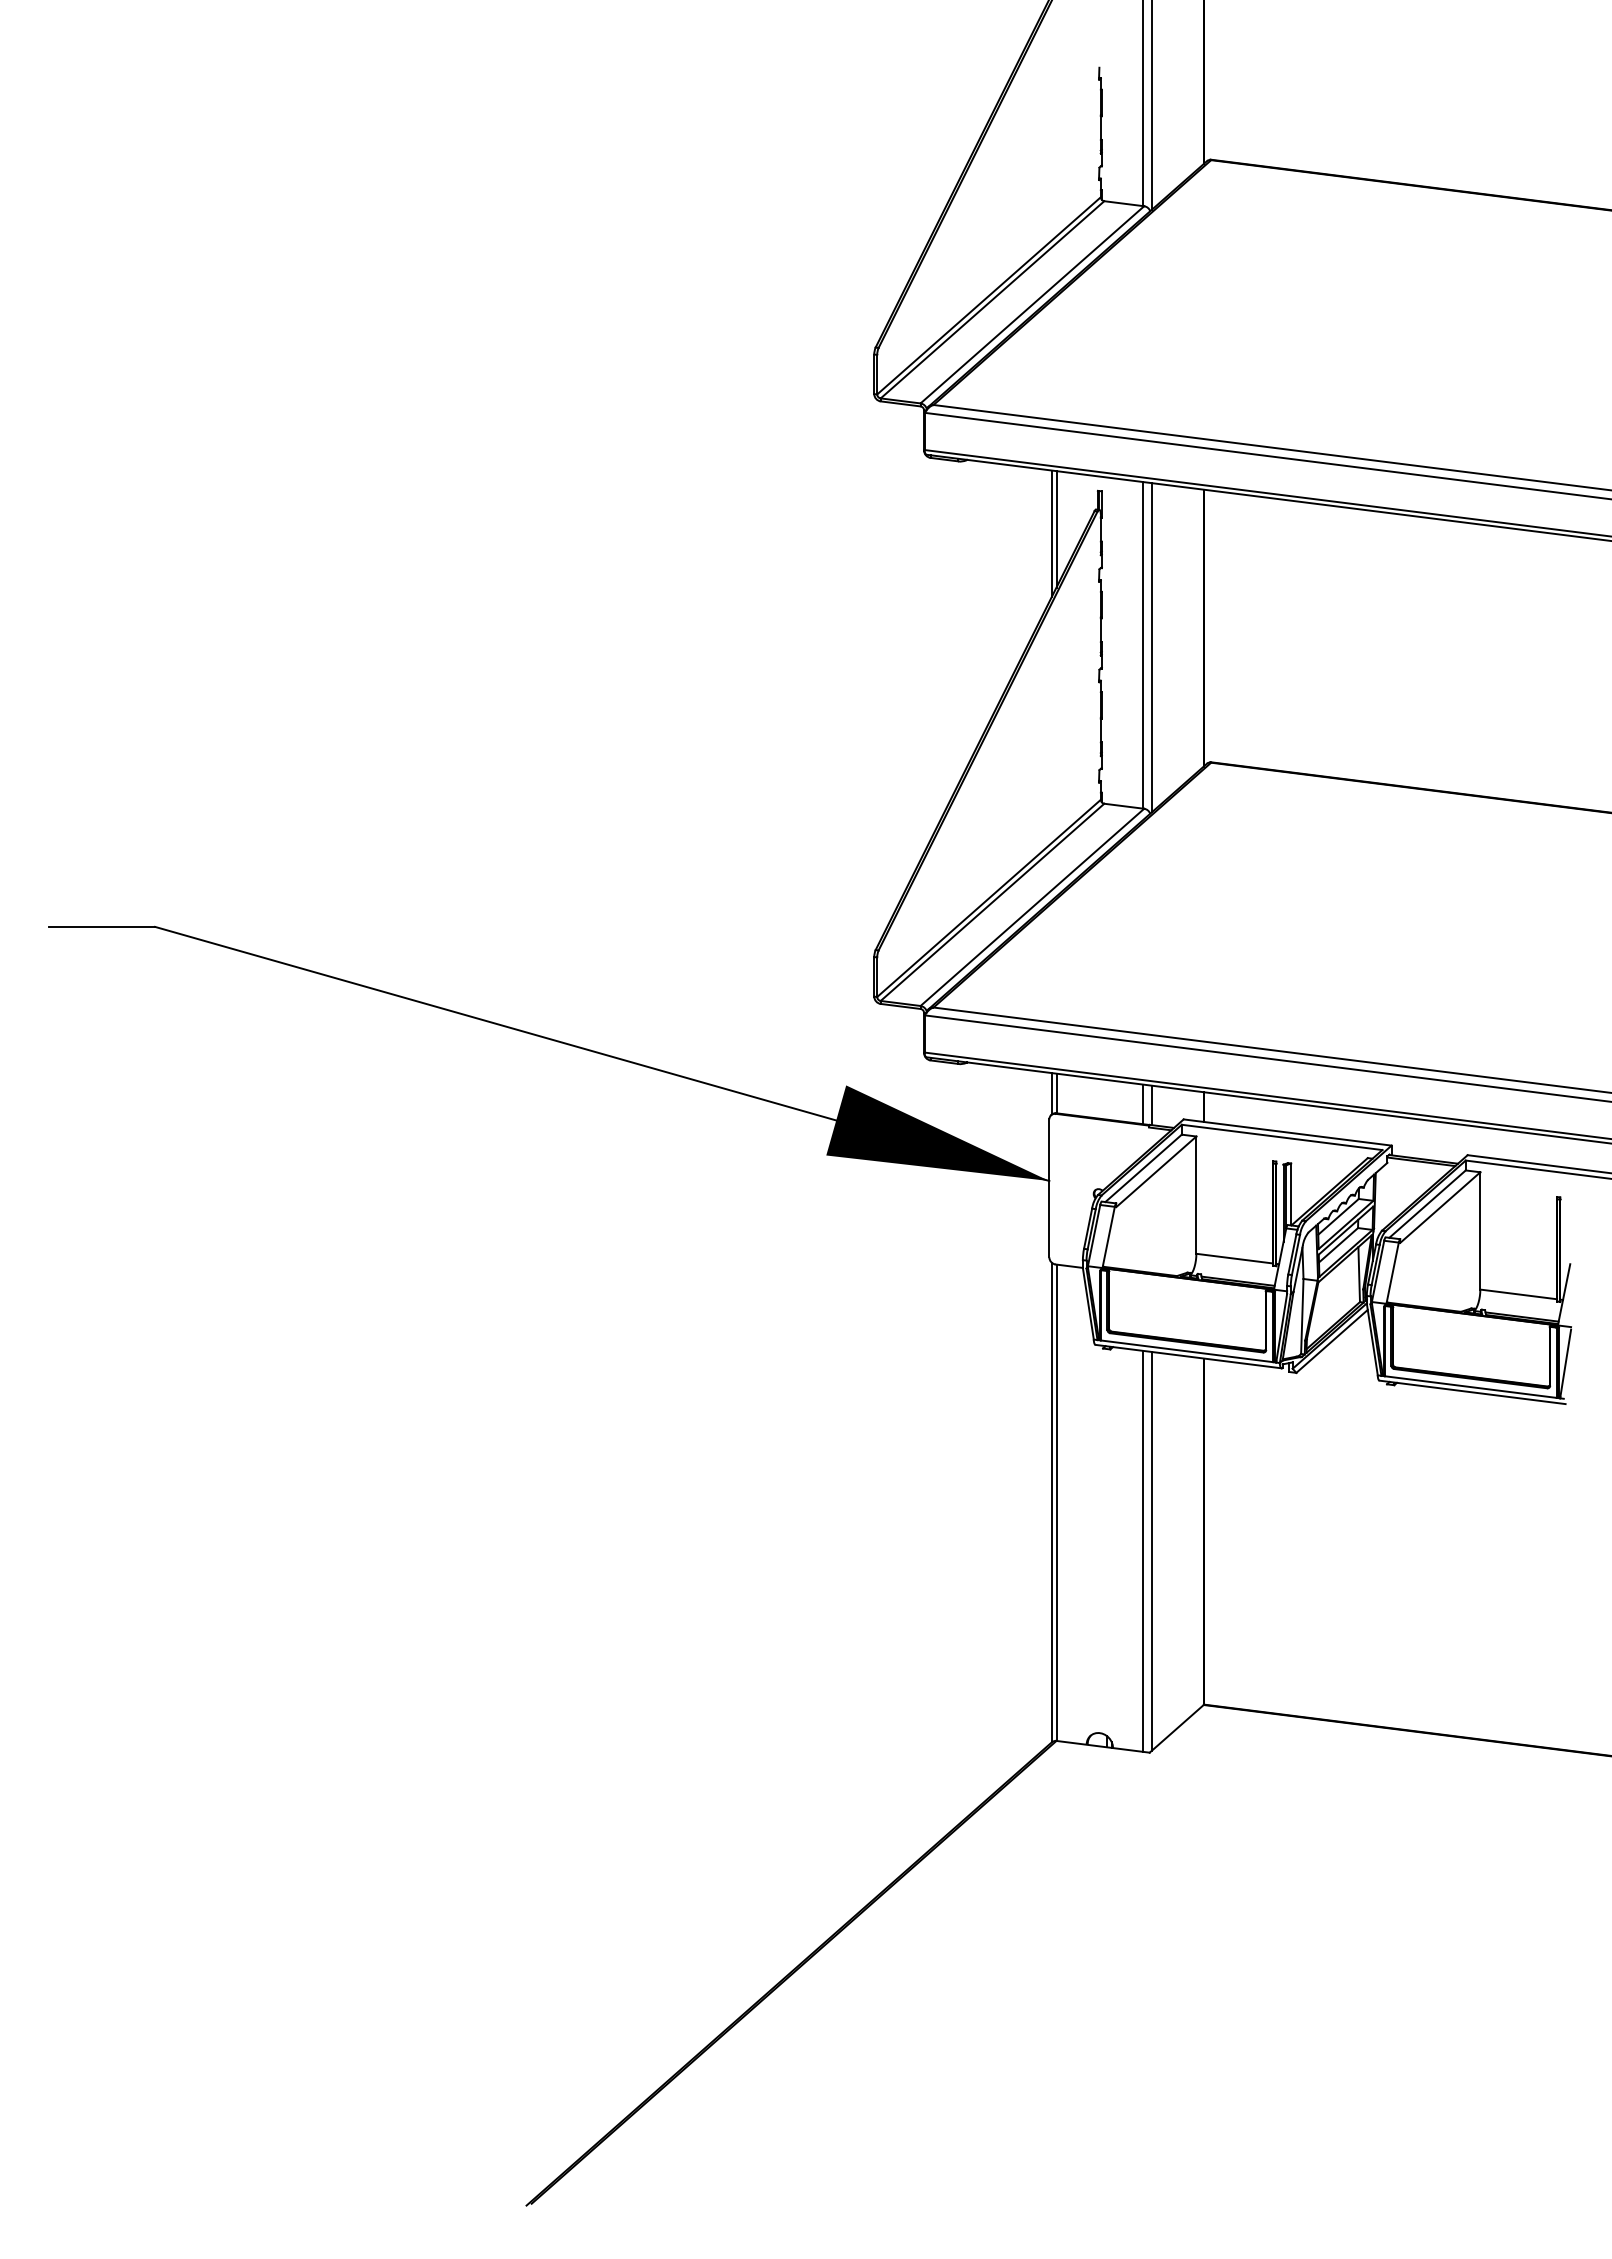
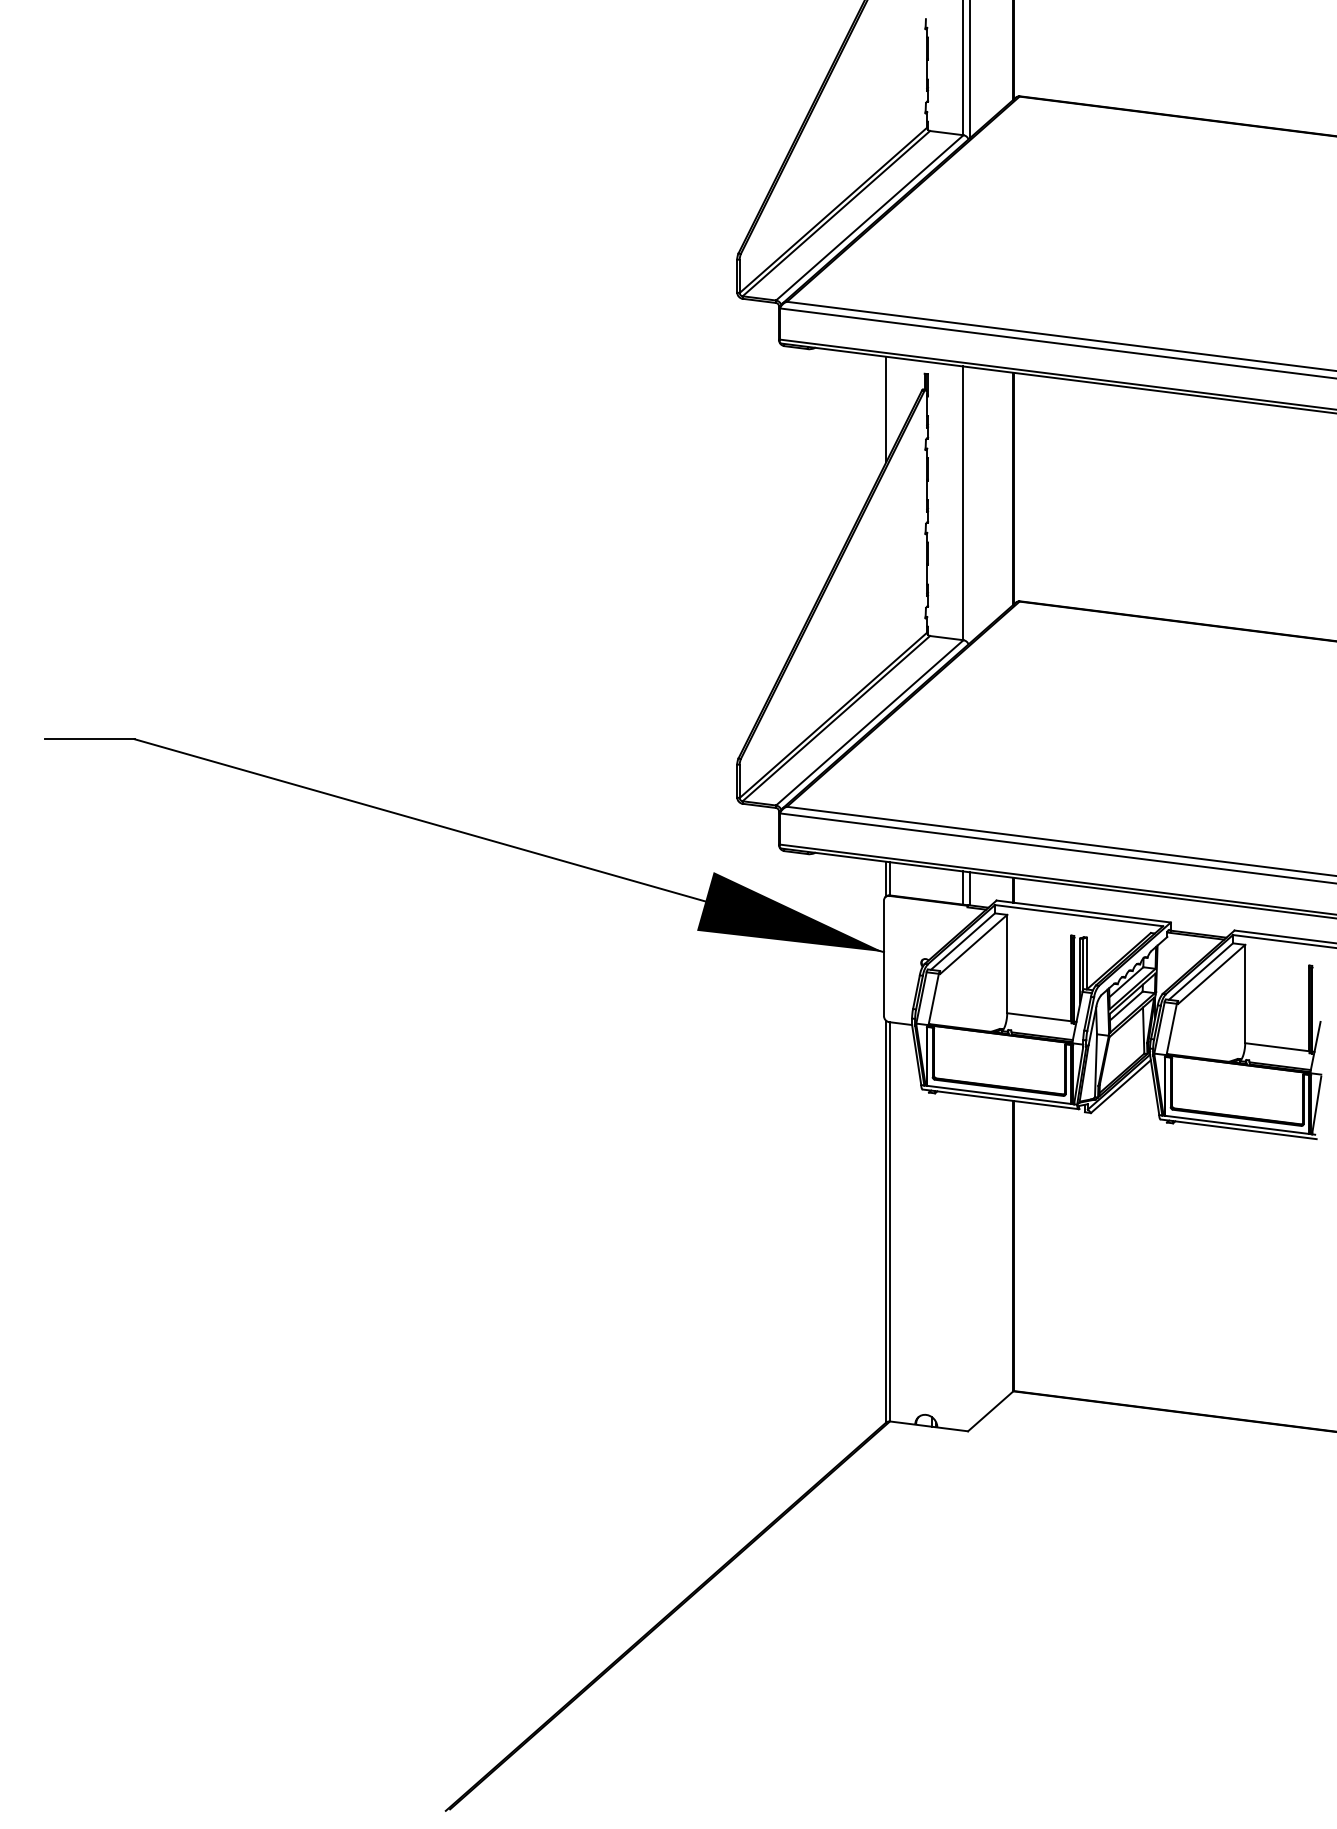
line: (1056, 529) -> (889, 406), removed
line: (1152, 647) -> (970, 505), removed
line: (1143, 1550) -> (962, 1261), removed
line: (1152, 1551) -> (970, 1262), removed

